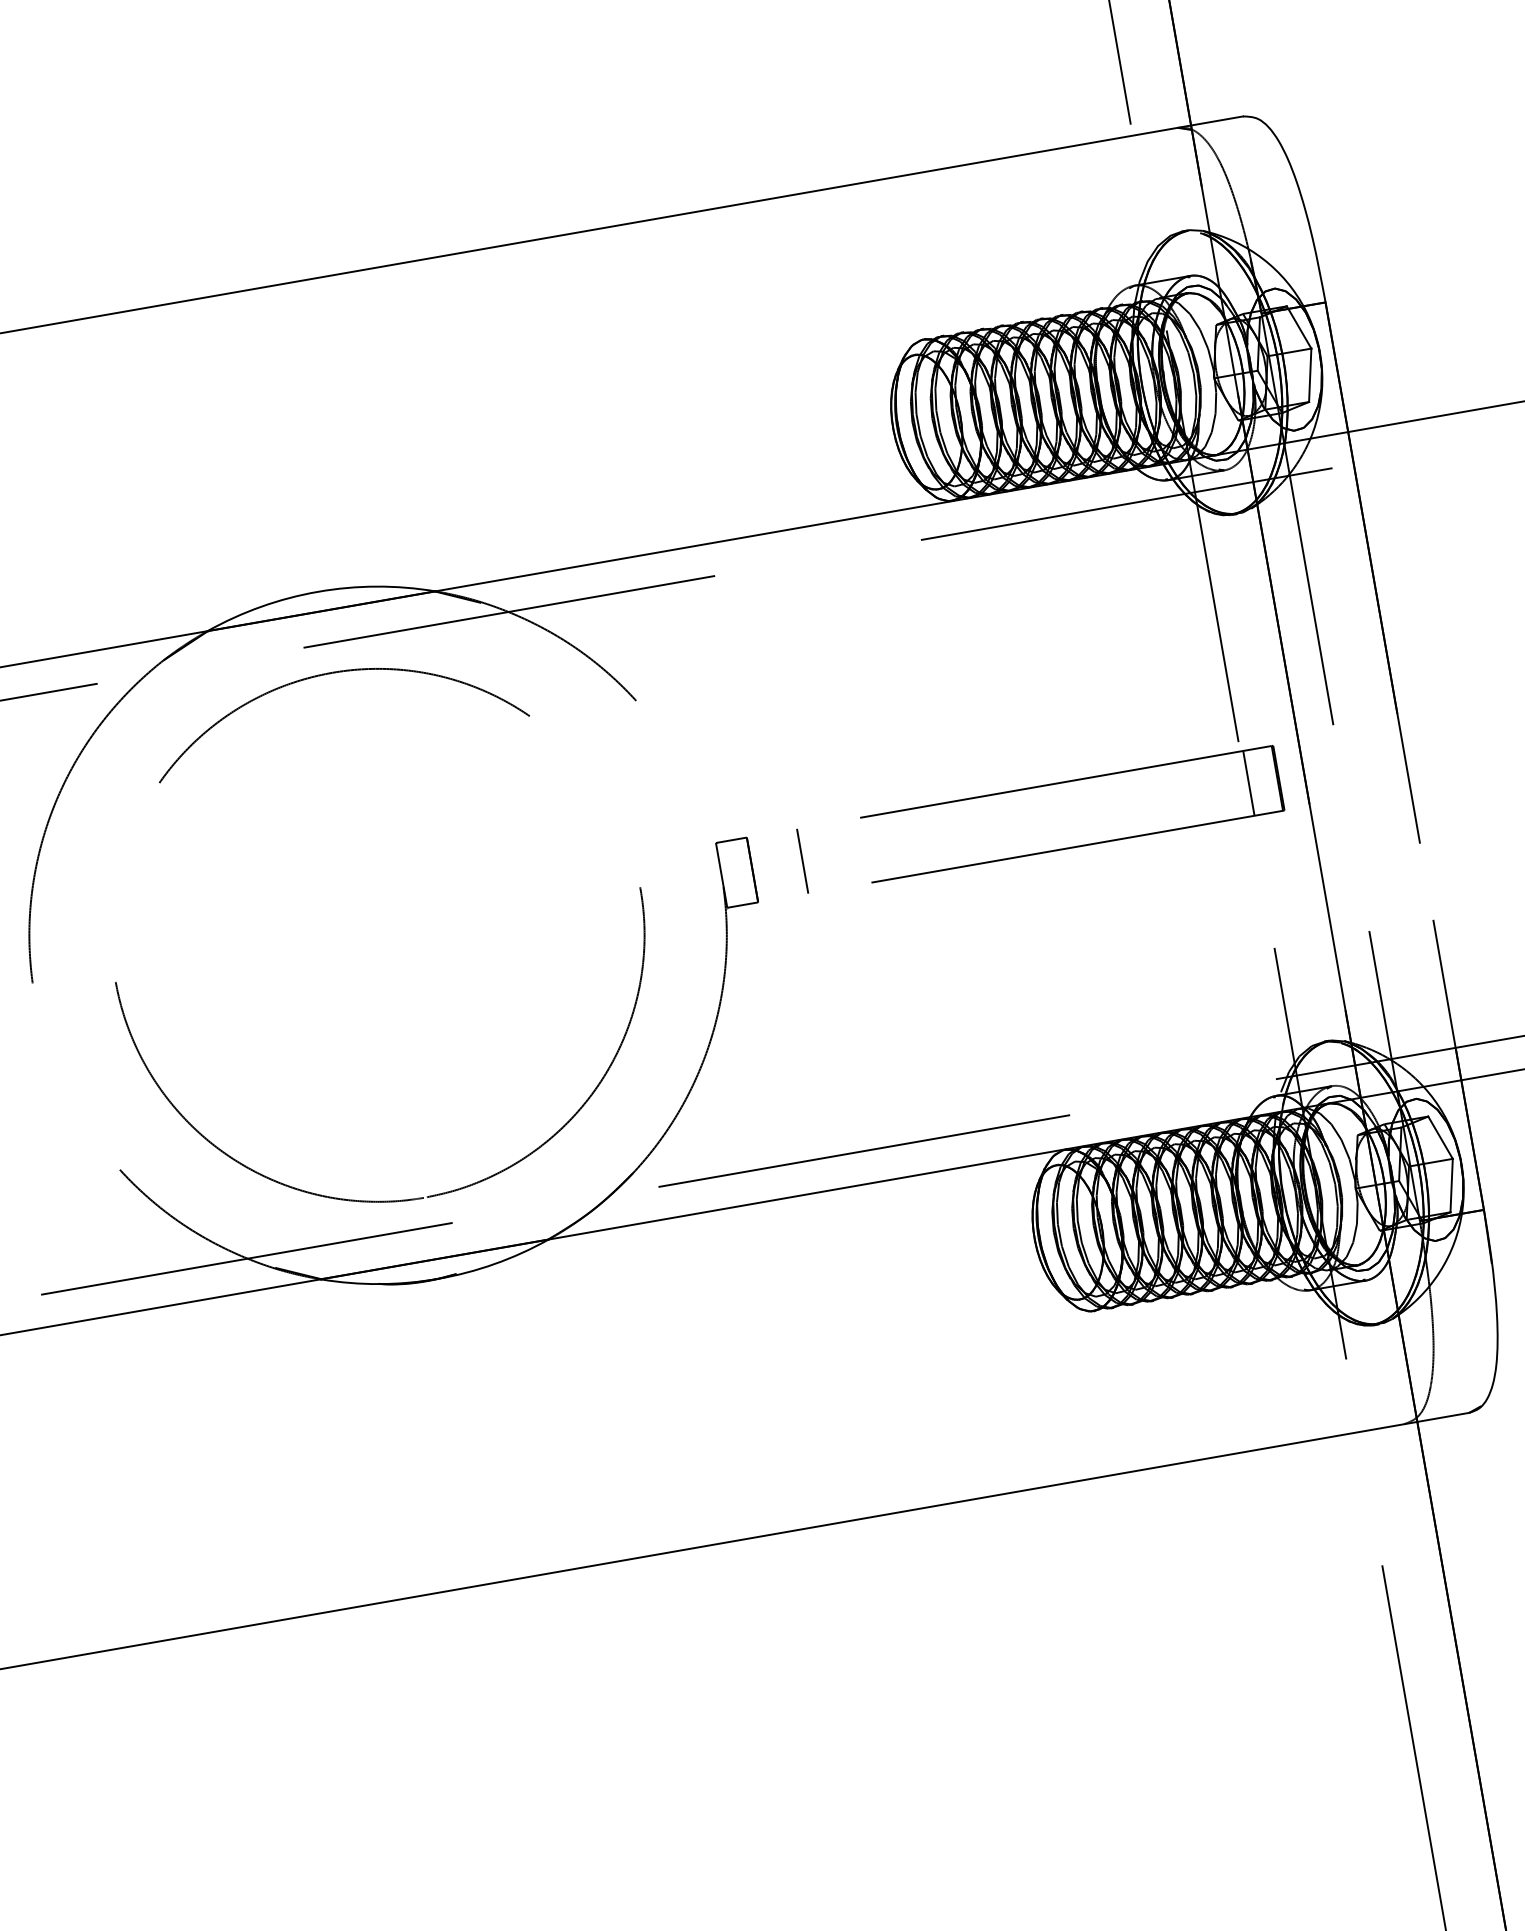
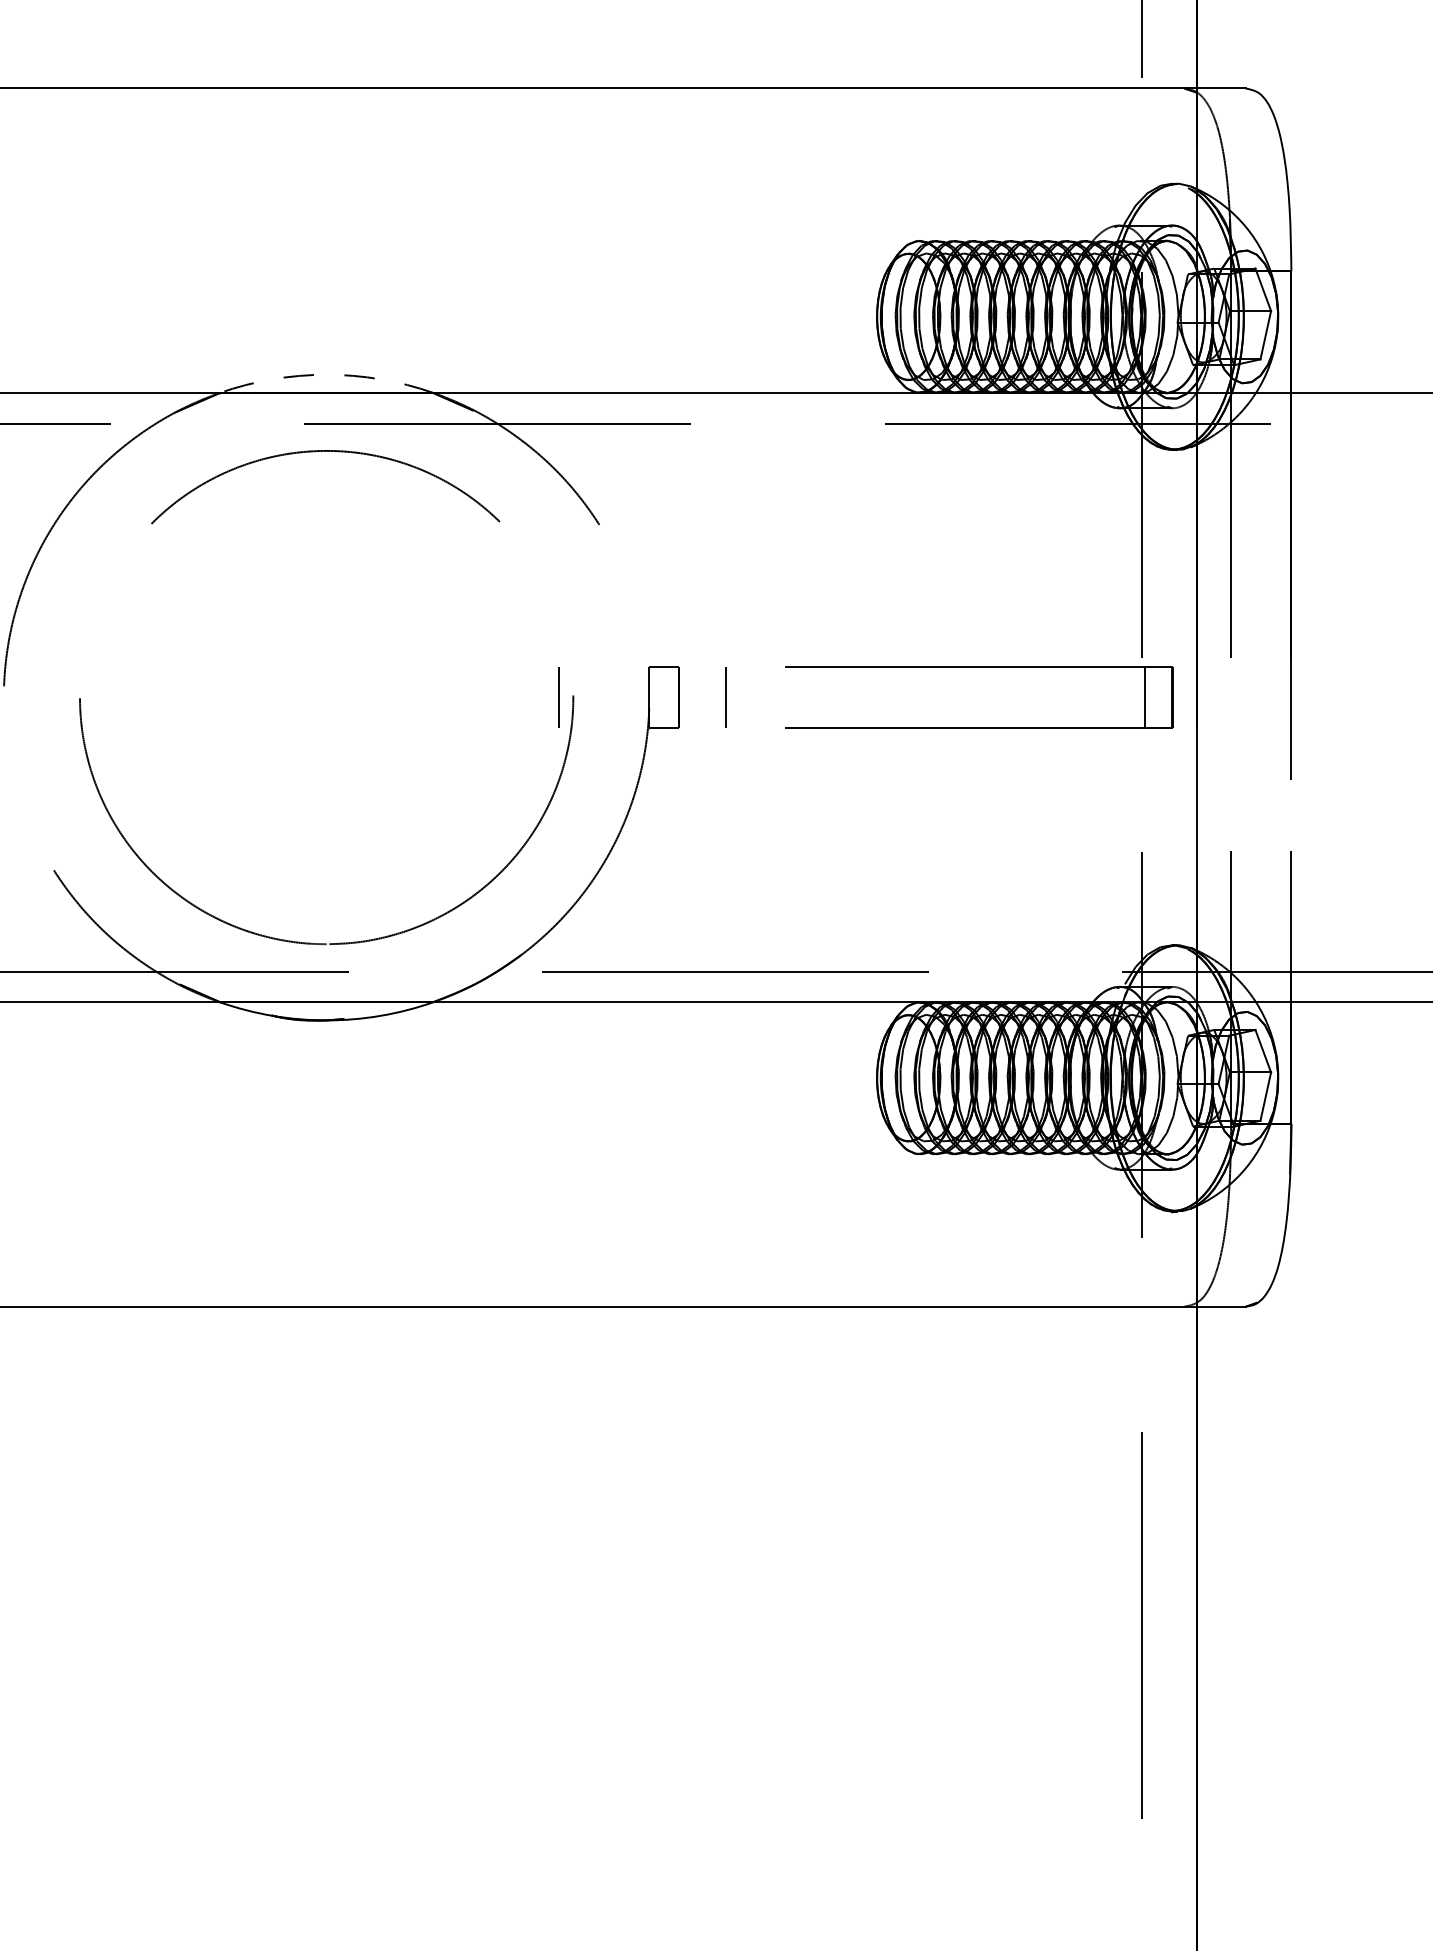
arc: (317, 591) -> (326, 374), solid -> dashed
line: (624, 892) -> (558, 697), added

